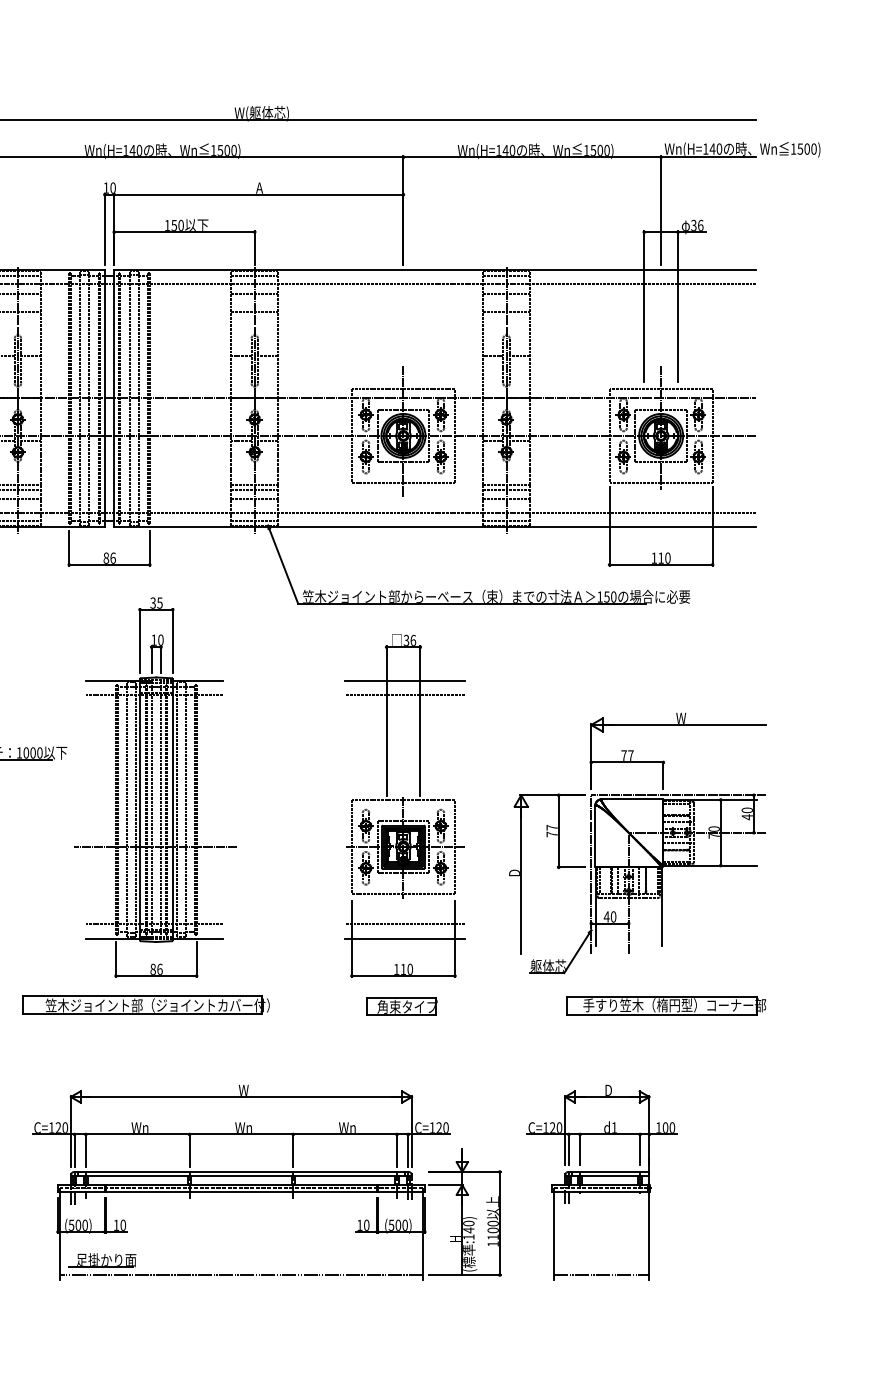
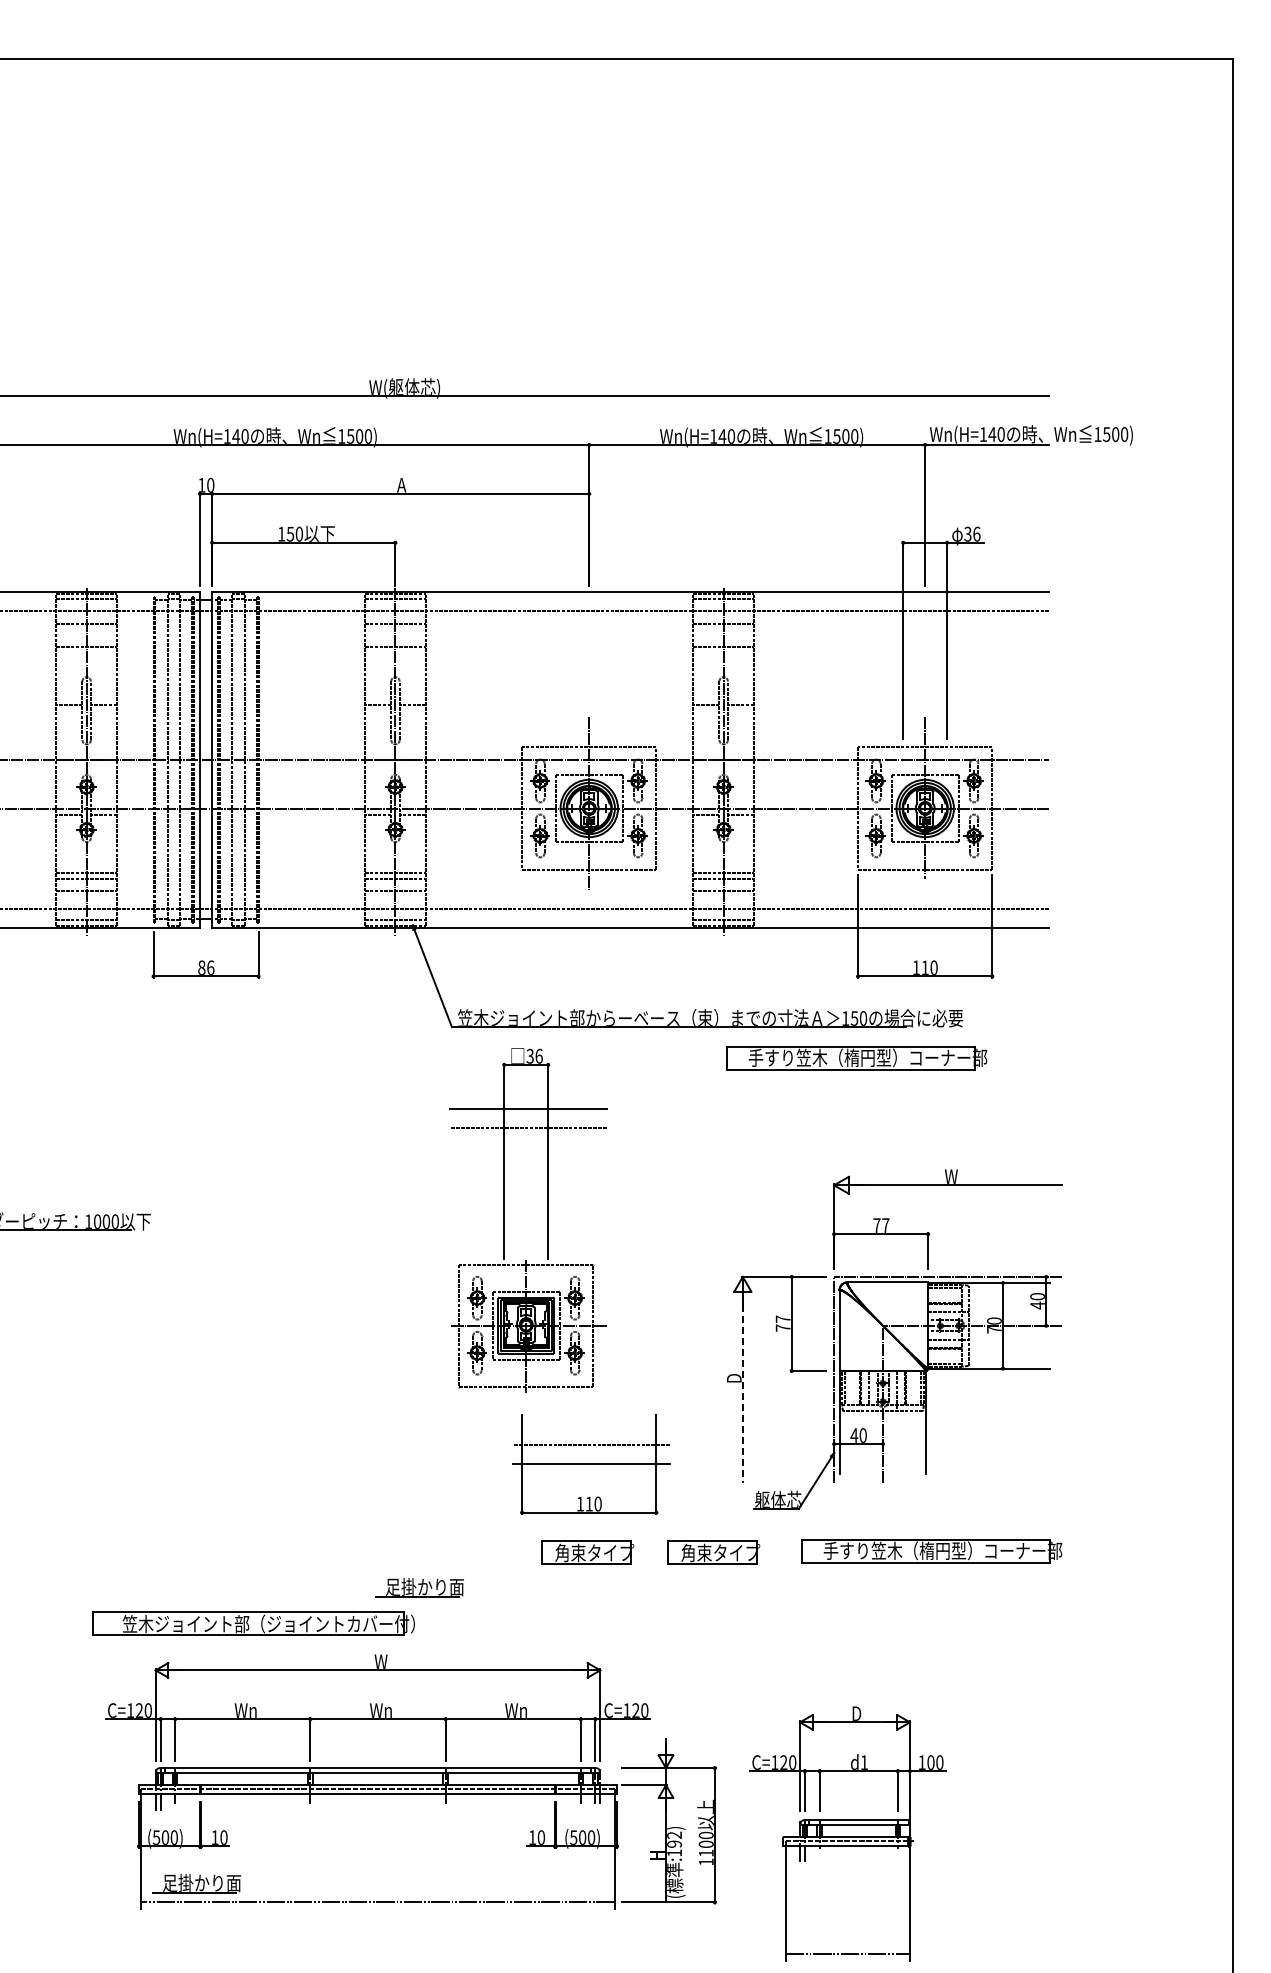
part: (608, 627) -> (856, 1058), added
part: (419, 766) -> (547, 1220), moved
part: (155, 787) -> (265, 1266), removed
line: (520, 880) -> (742, 1388), solid -> dashed
part: (145, 1005) -> (253, 1623), moved
part: (498, 1006) -> (713, 1552), added
part: (273, 1033) -> (419, 1587), added
part: (601, 1182) -> (847, 1833), moved
text: (468, 1226) -> (674, 1839), :140) -> :192)

